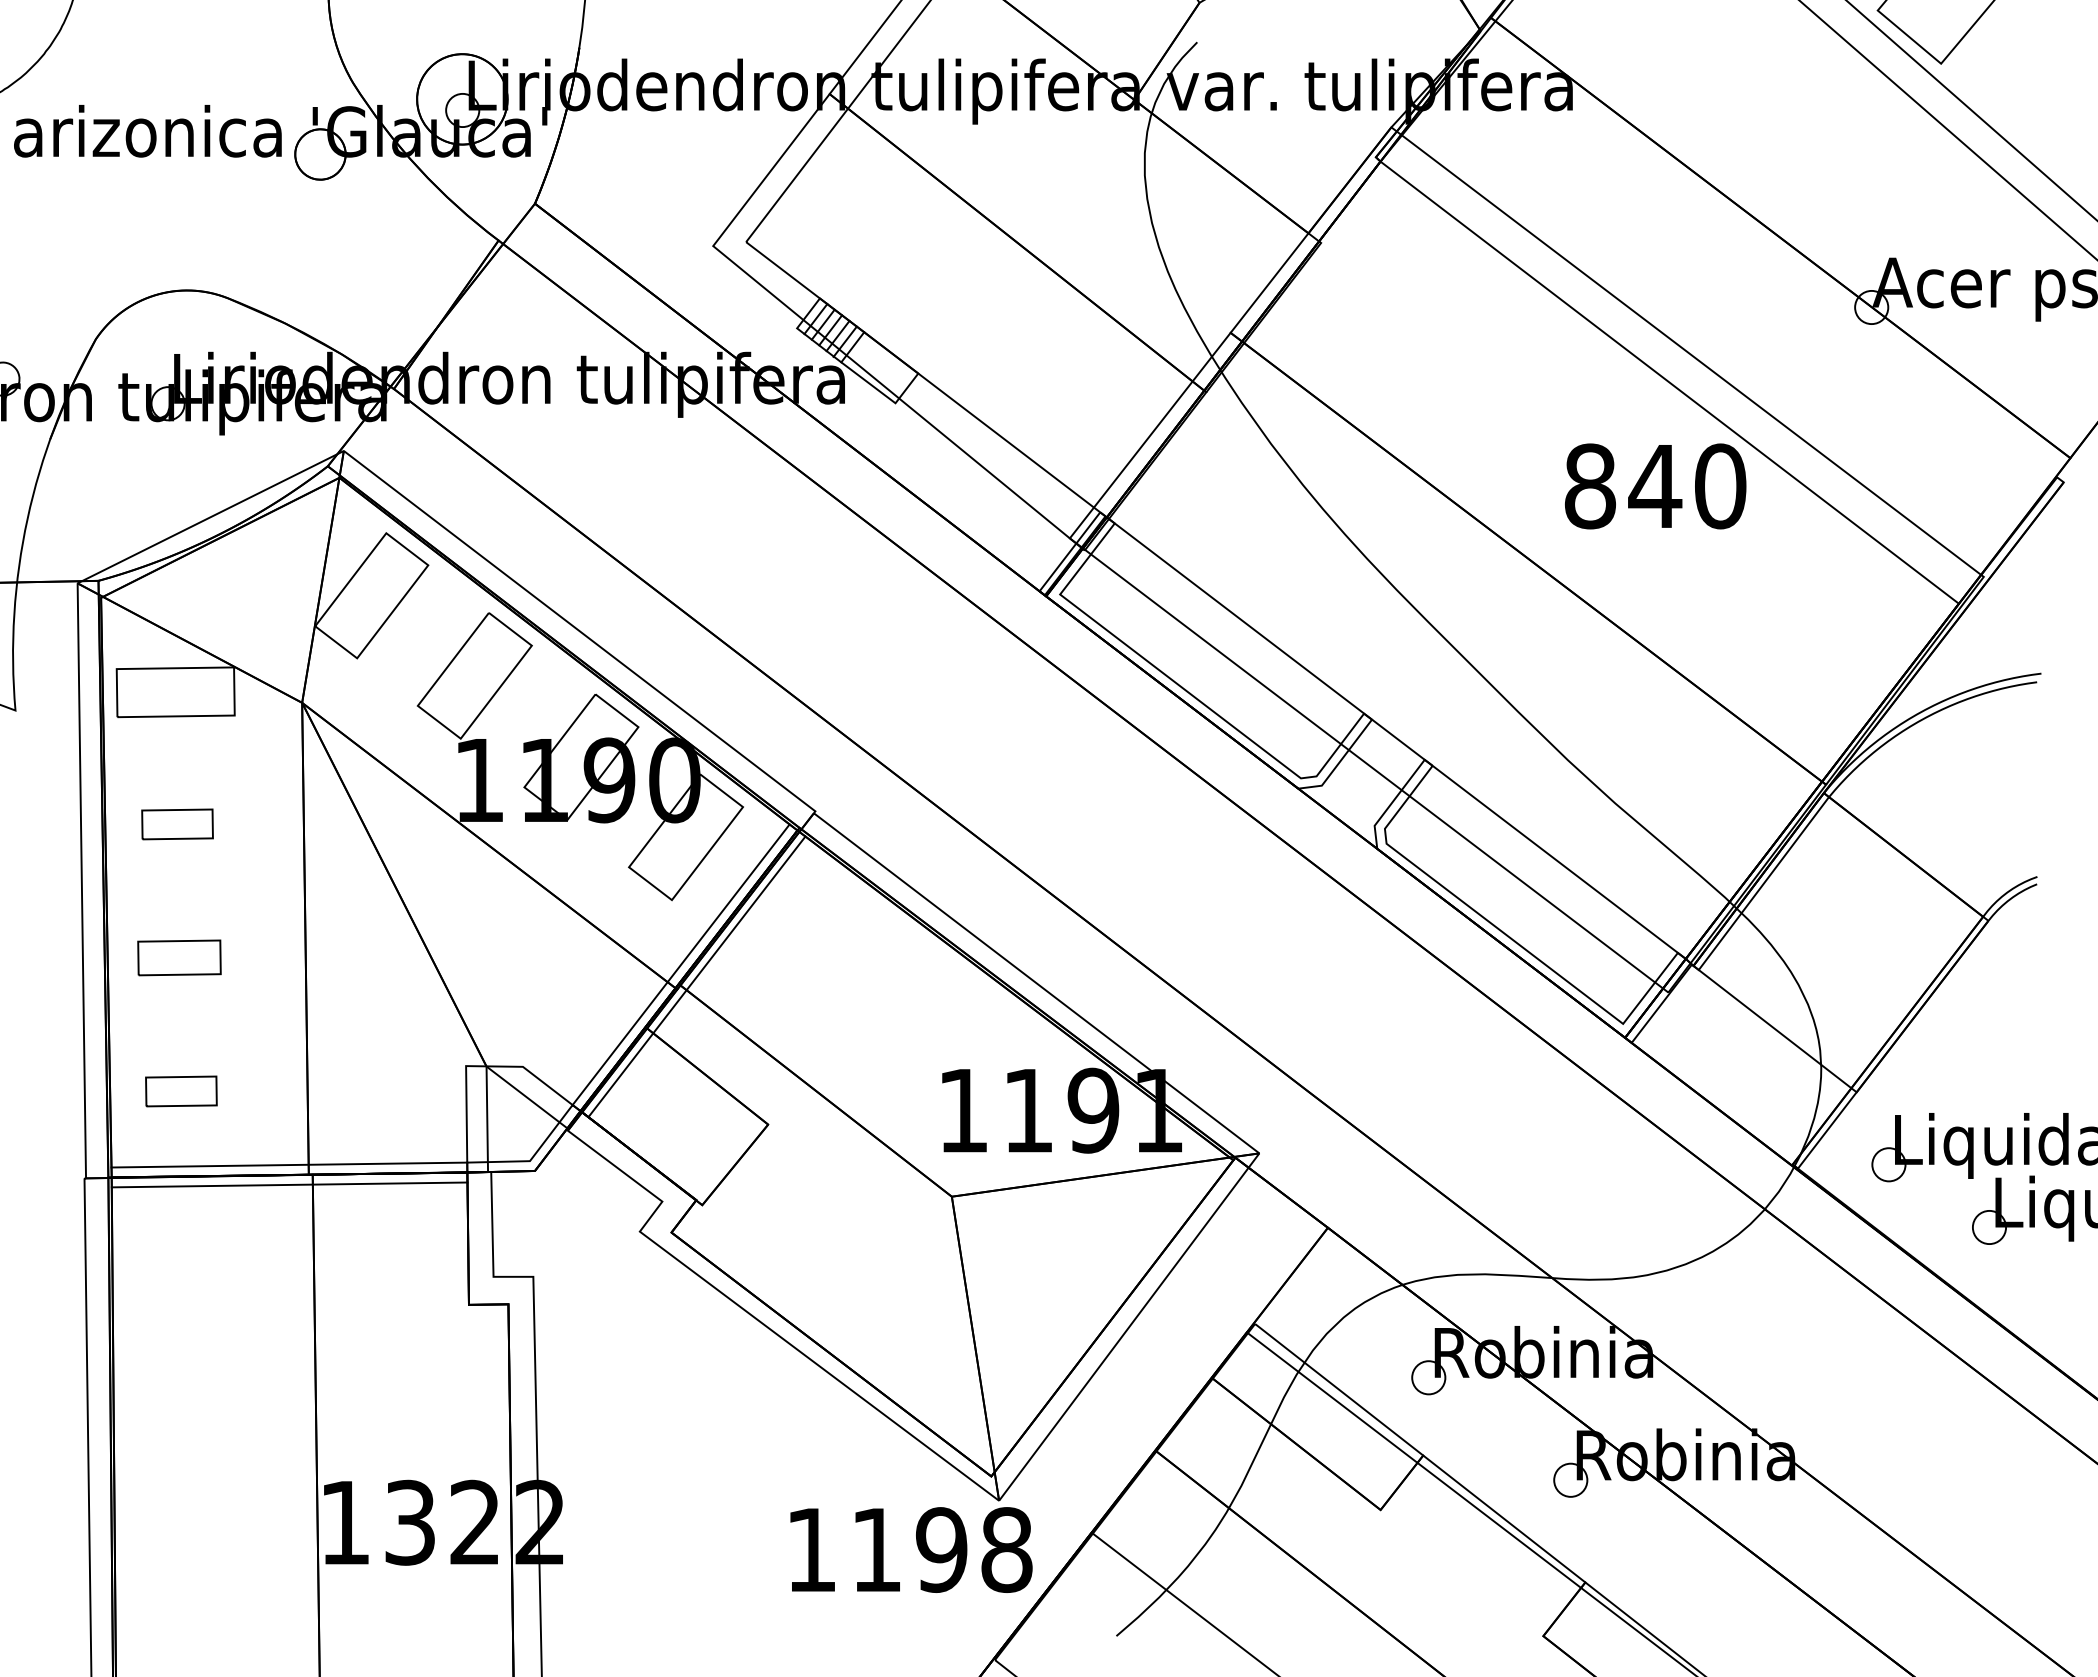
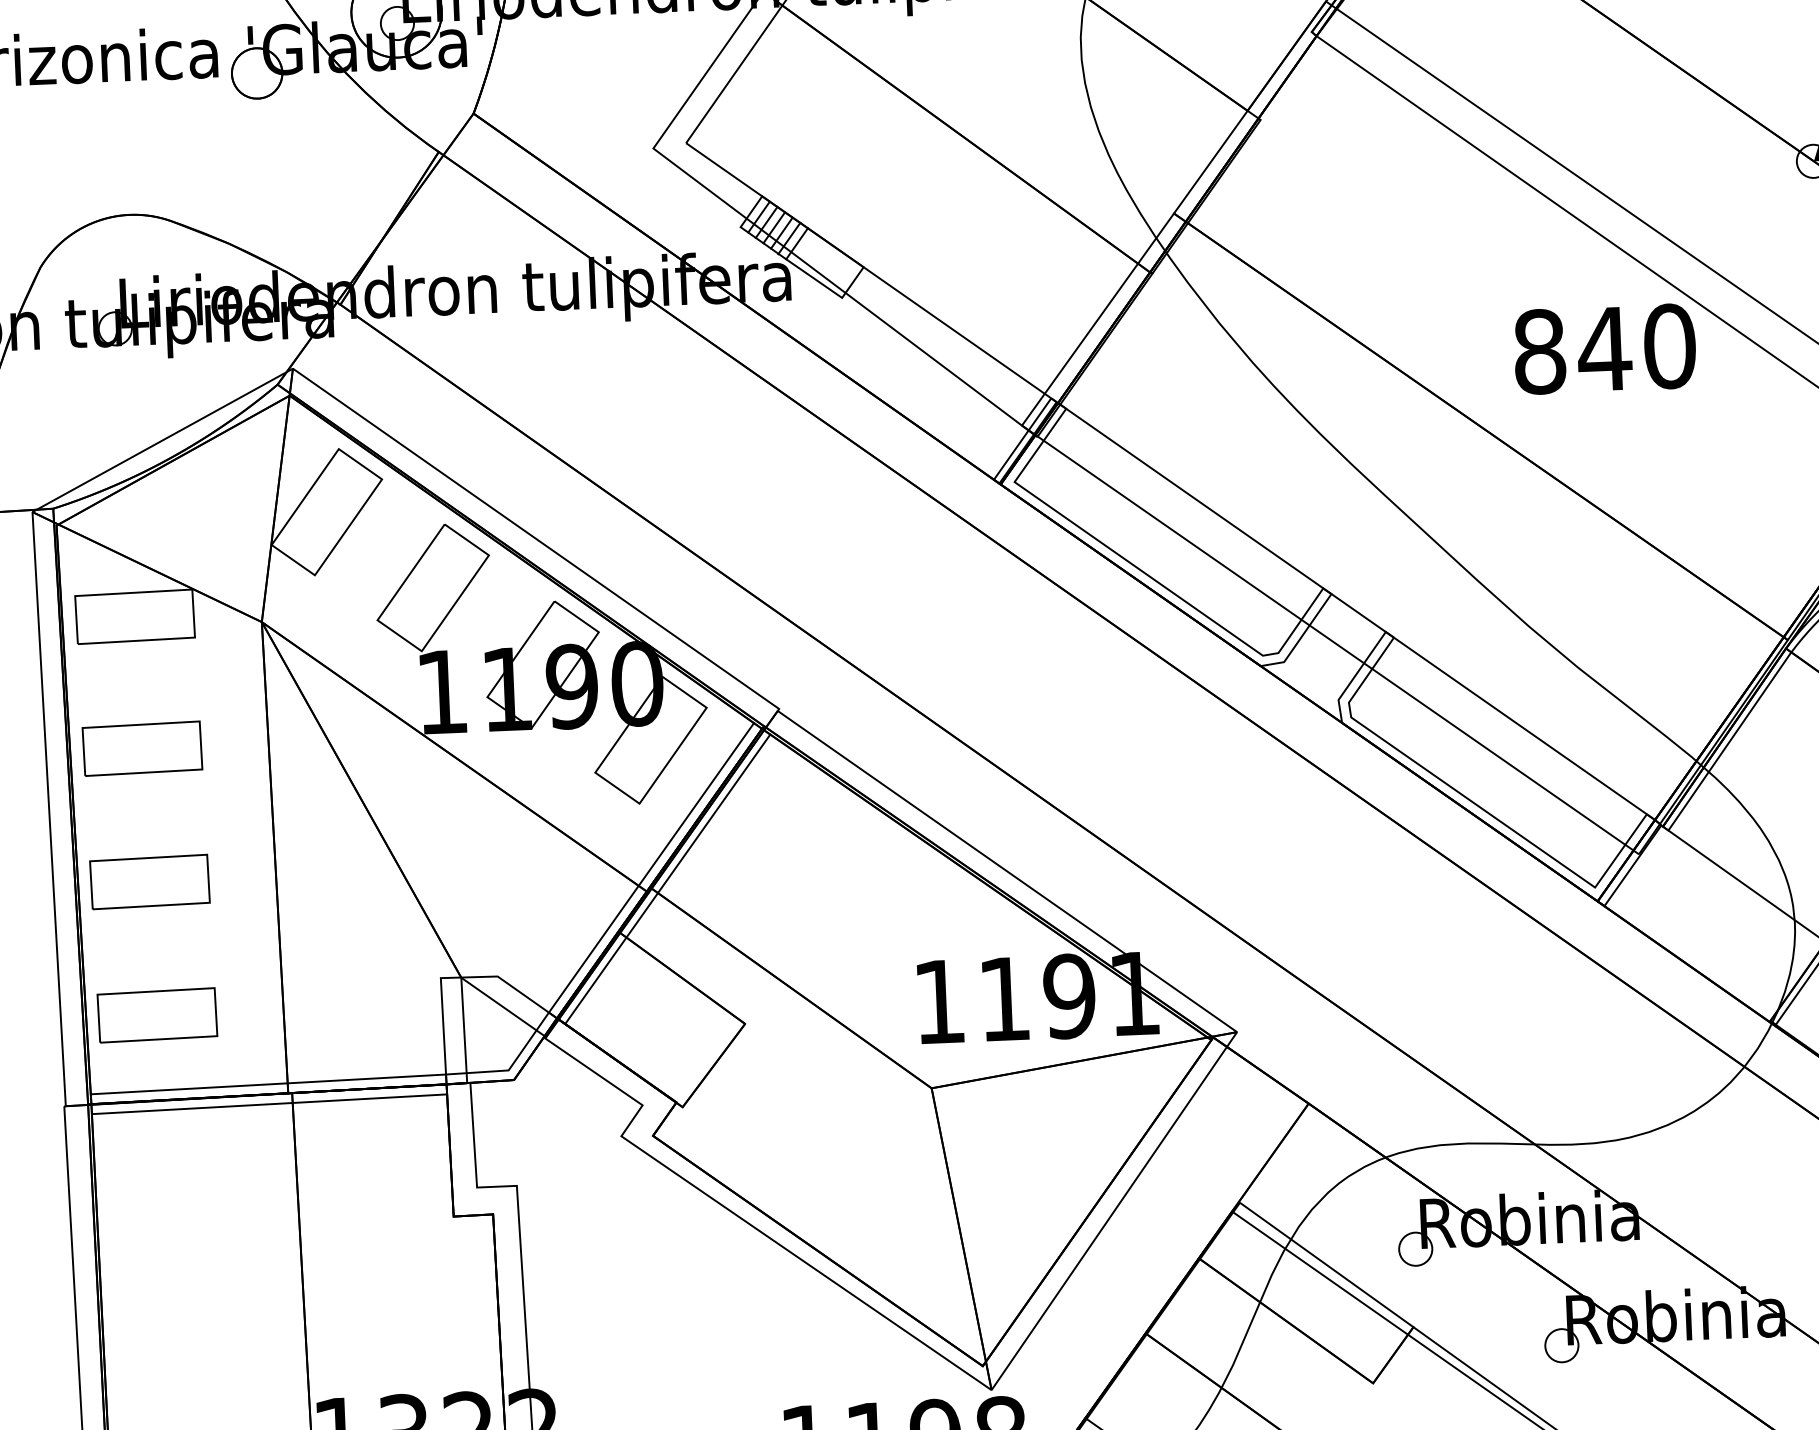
part: (177, 824) -> (142, 748), size x1.67
part: (179, 957) -> (149, 881), size x1.43
part: (181, 1091) -> (157, 1015), size x1.67

